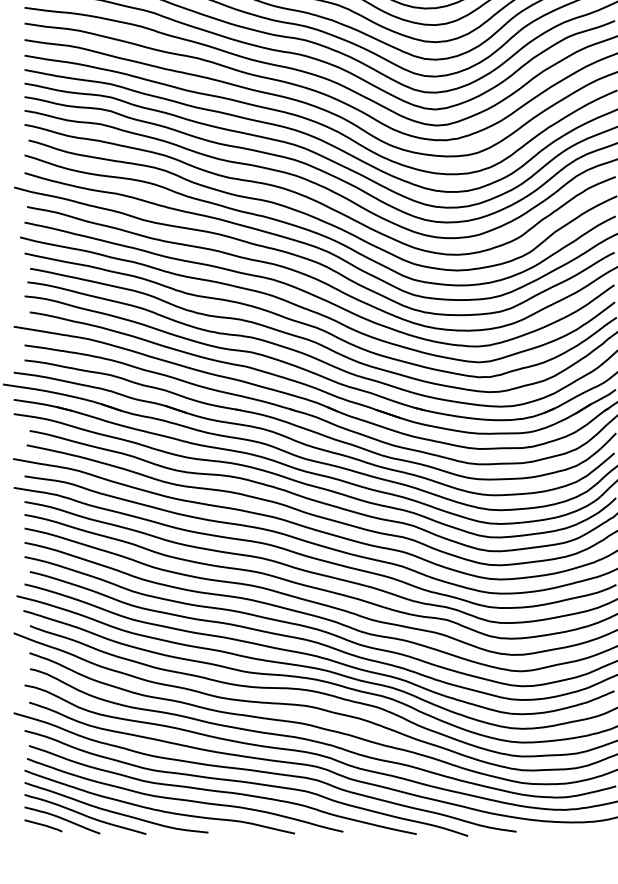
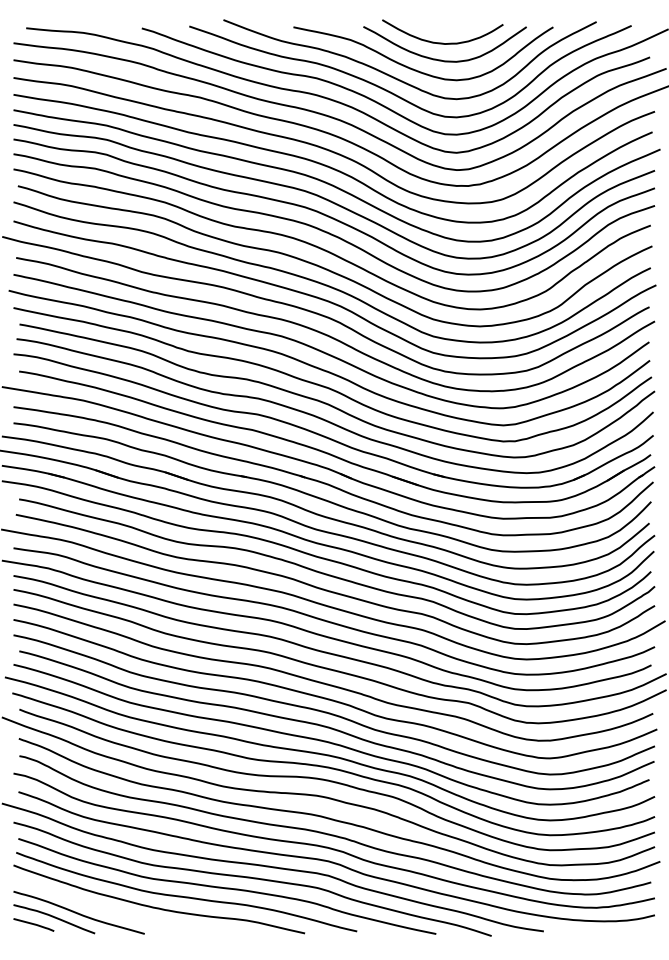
curve: (114, 811) -> (110, 909), removed

